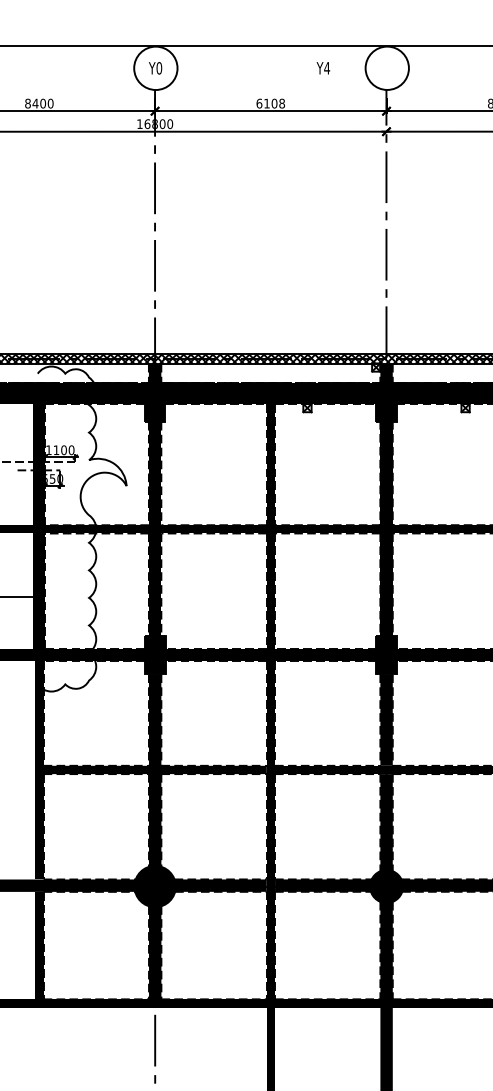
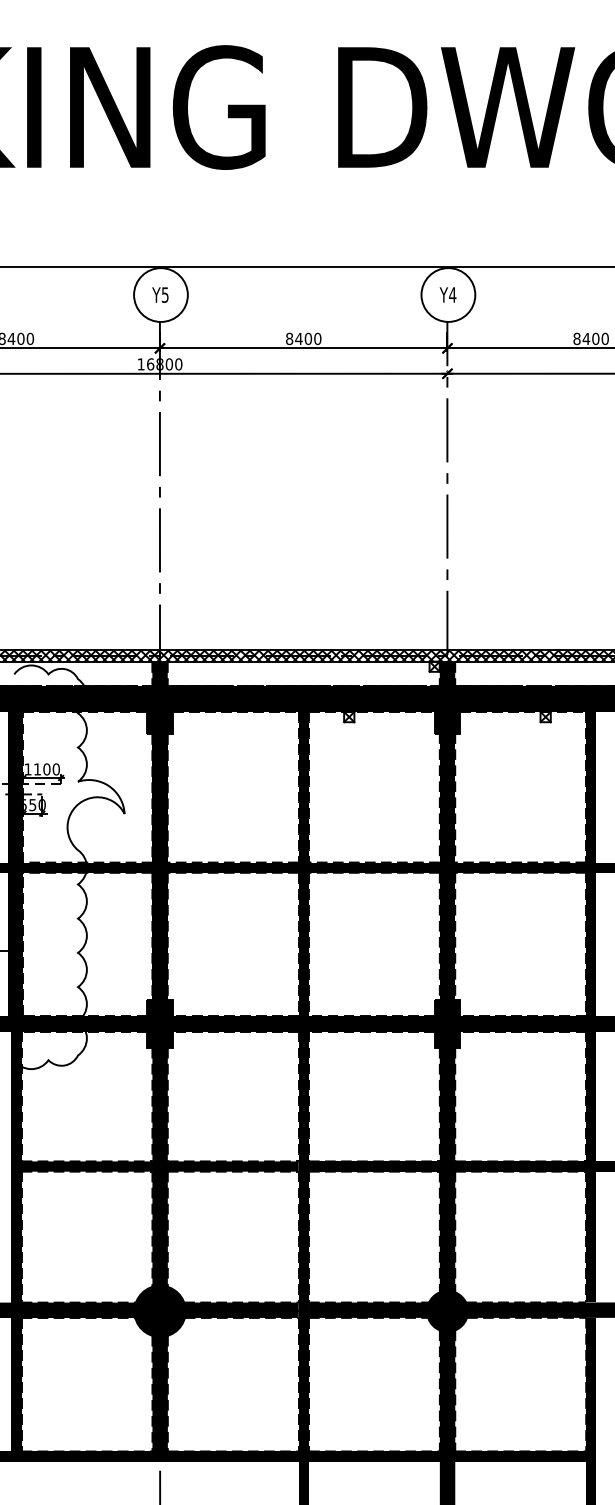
text: (158, 67) -> (164, 294), Y0 -> Y5
text: (322, 67) -> (447, 294), moved
text: (270, 103) -> (303, 338), 6108 -> 8400

